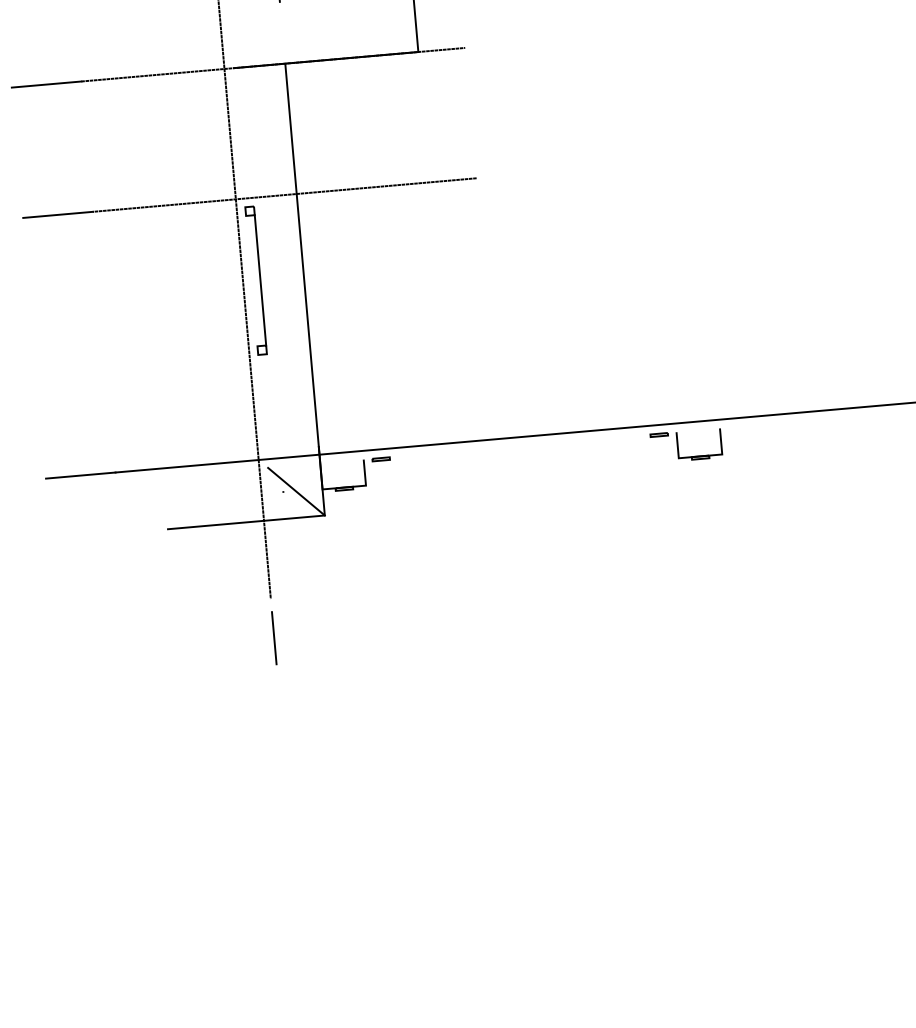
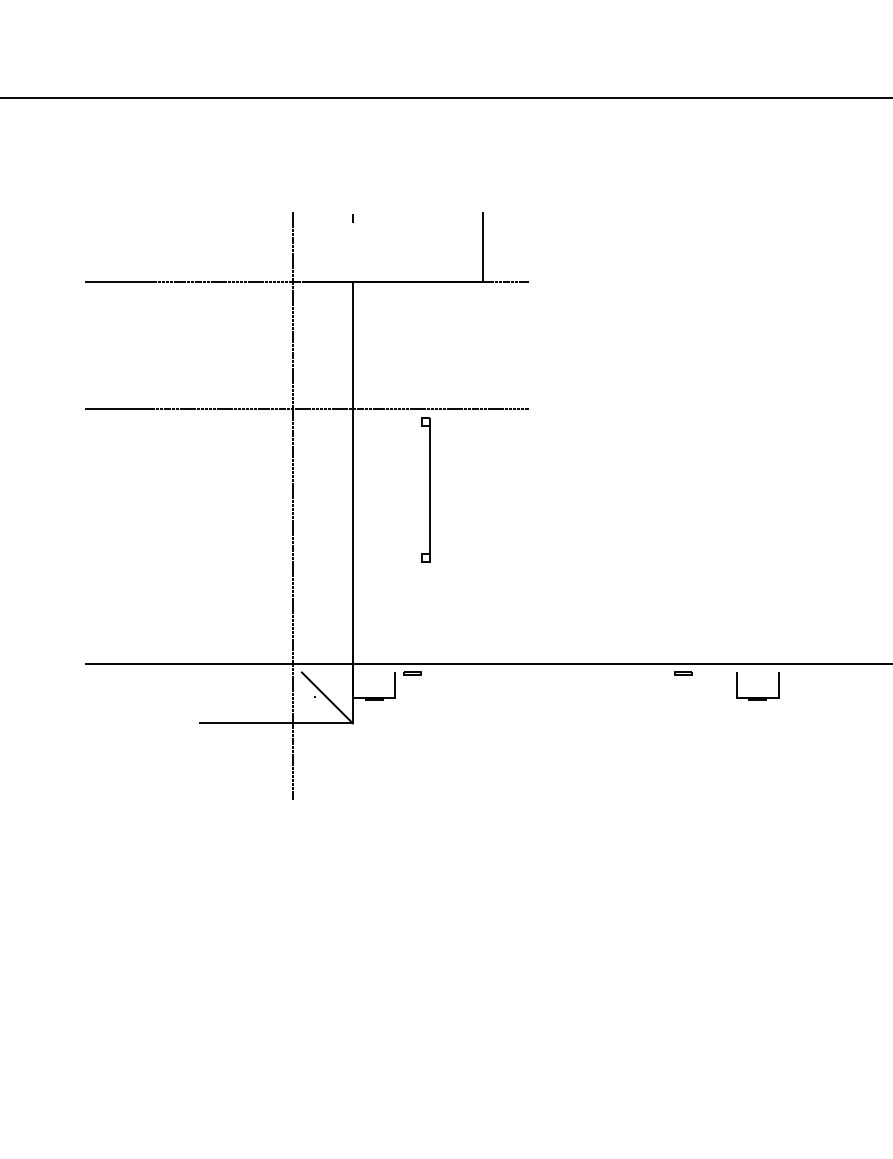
part: (255, 280) -> (425, 489), moved
part: (700, 455) -> (757, 697), moved
line: (274, 637) -> (293, 837), removed

